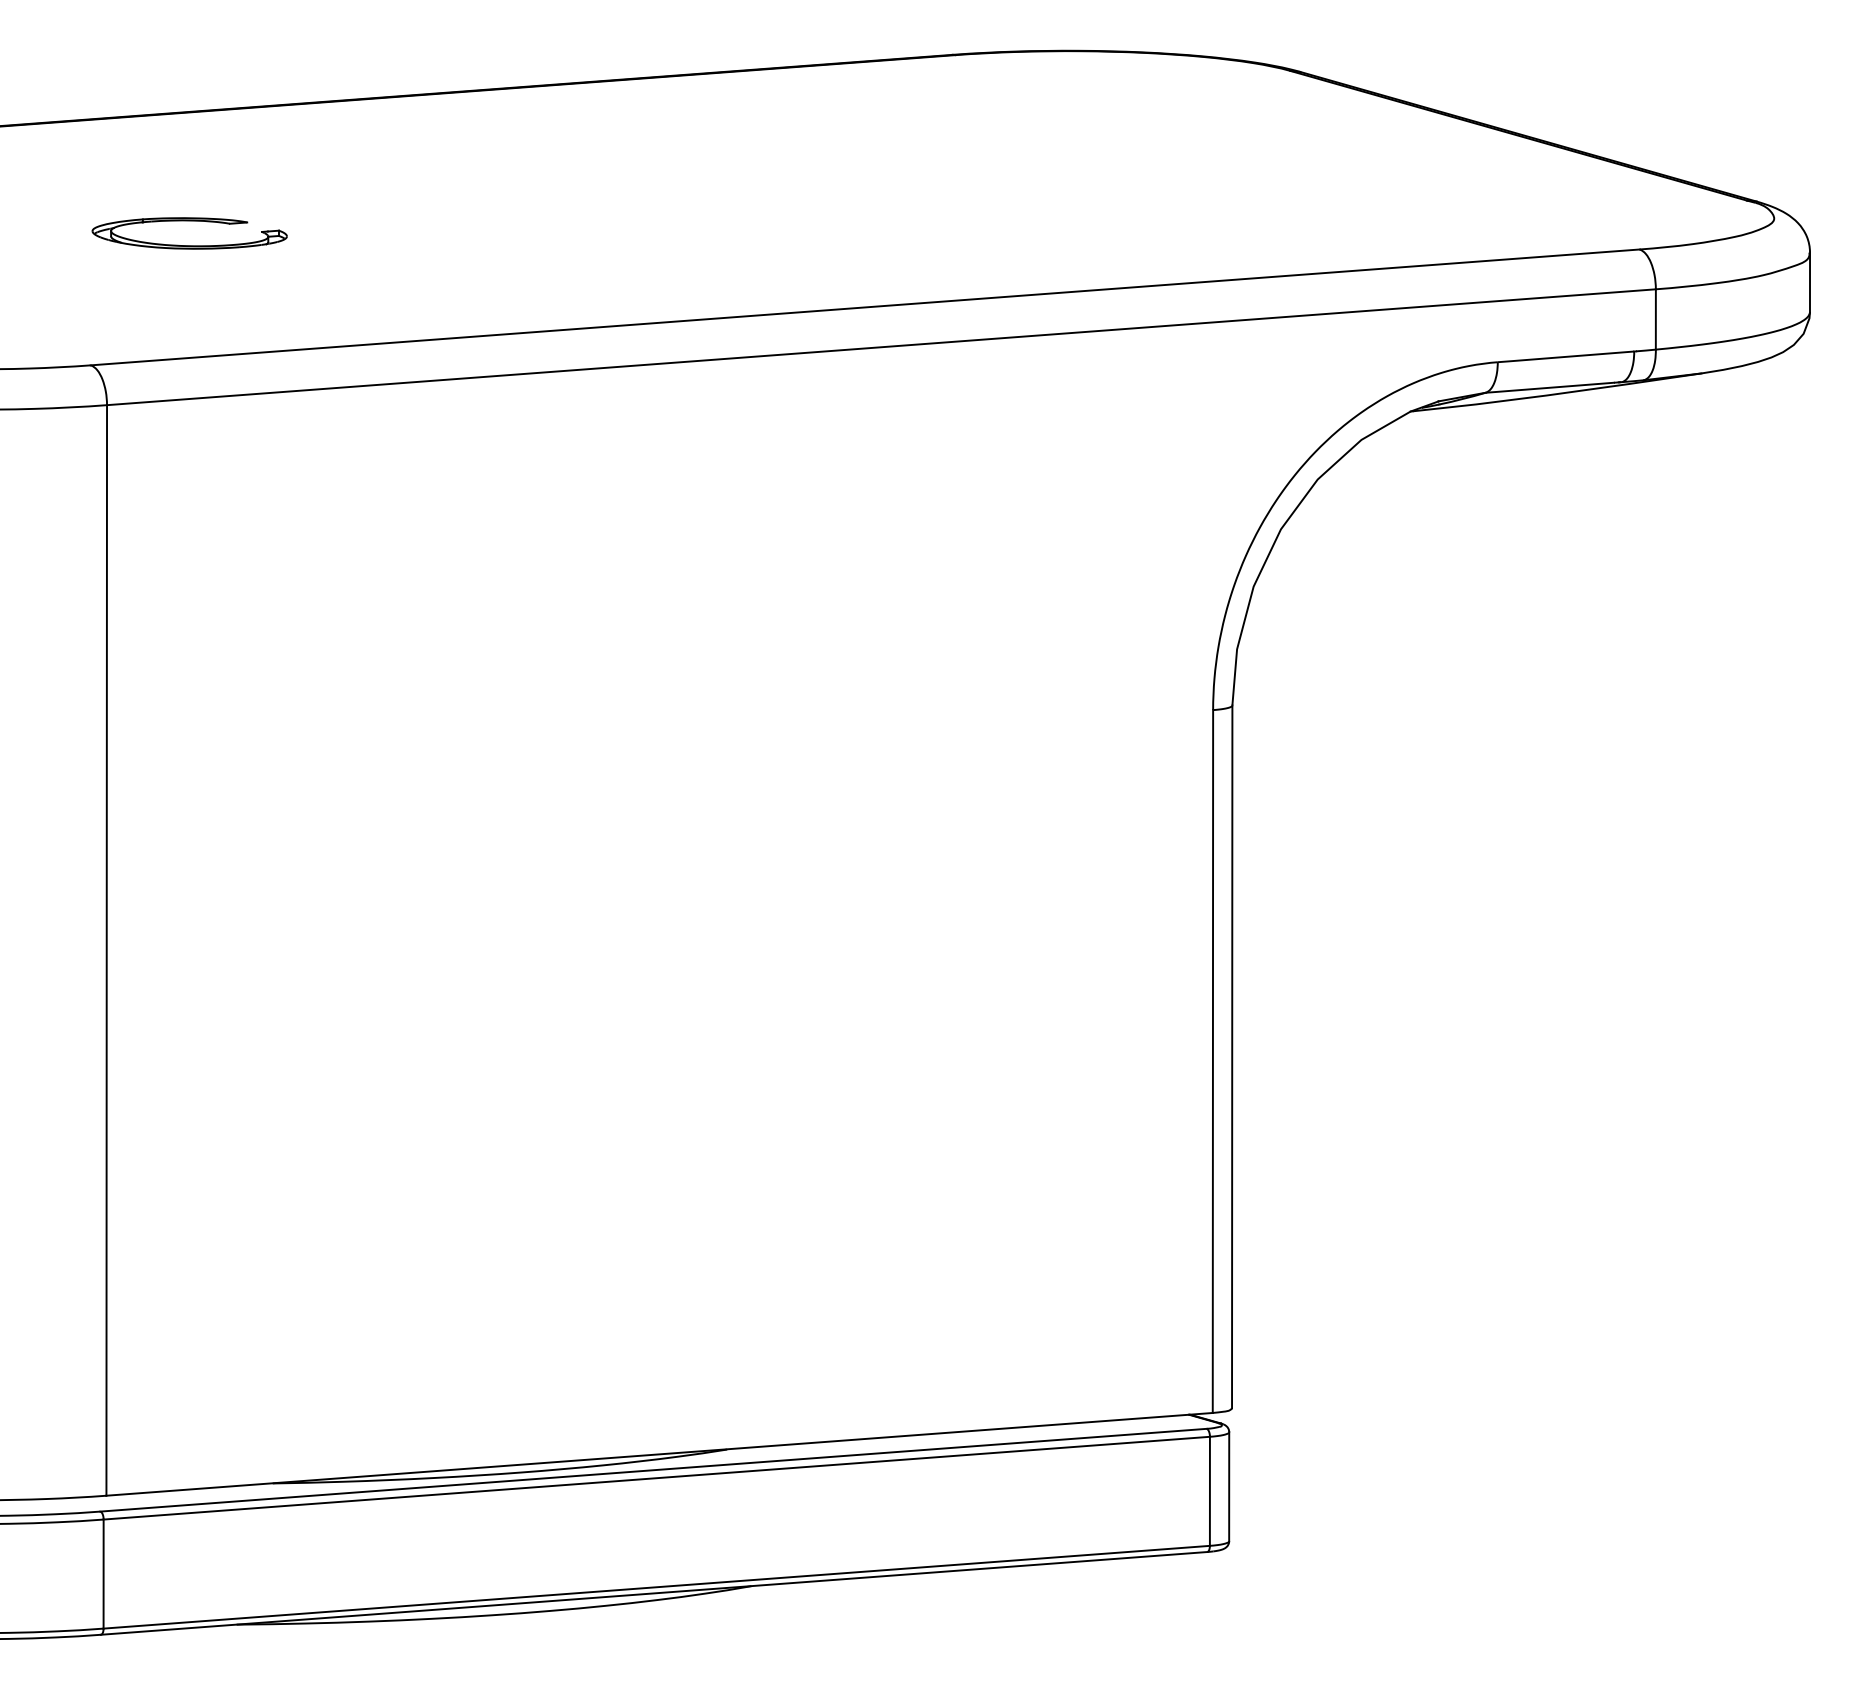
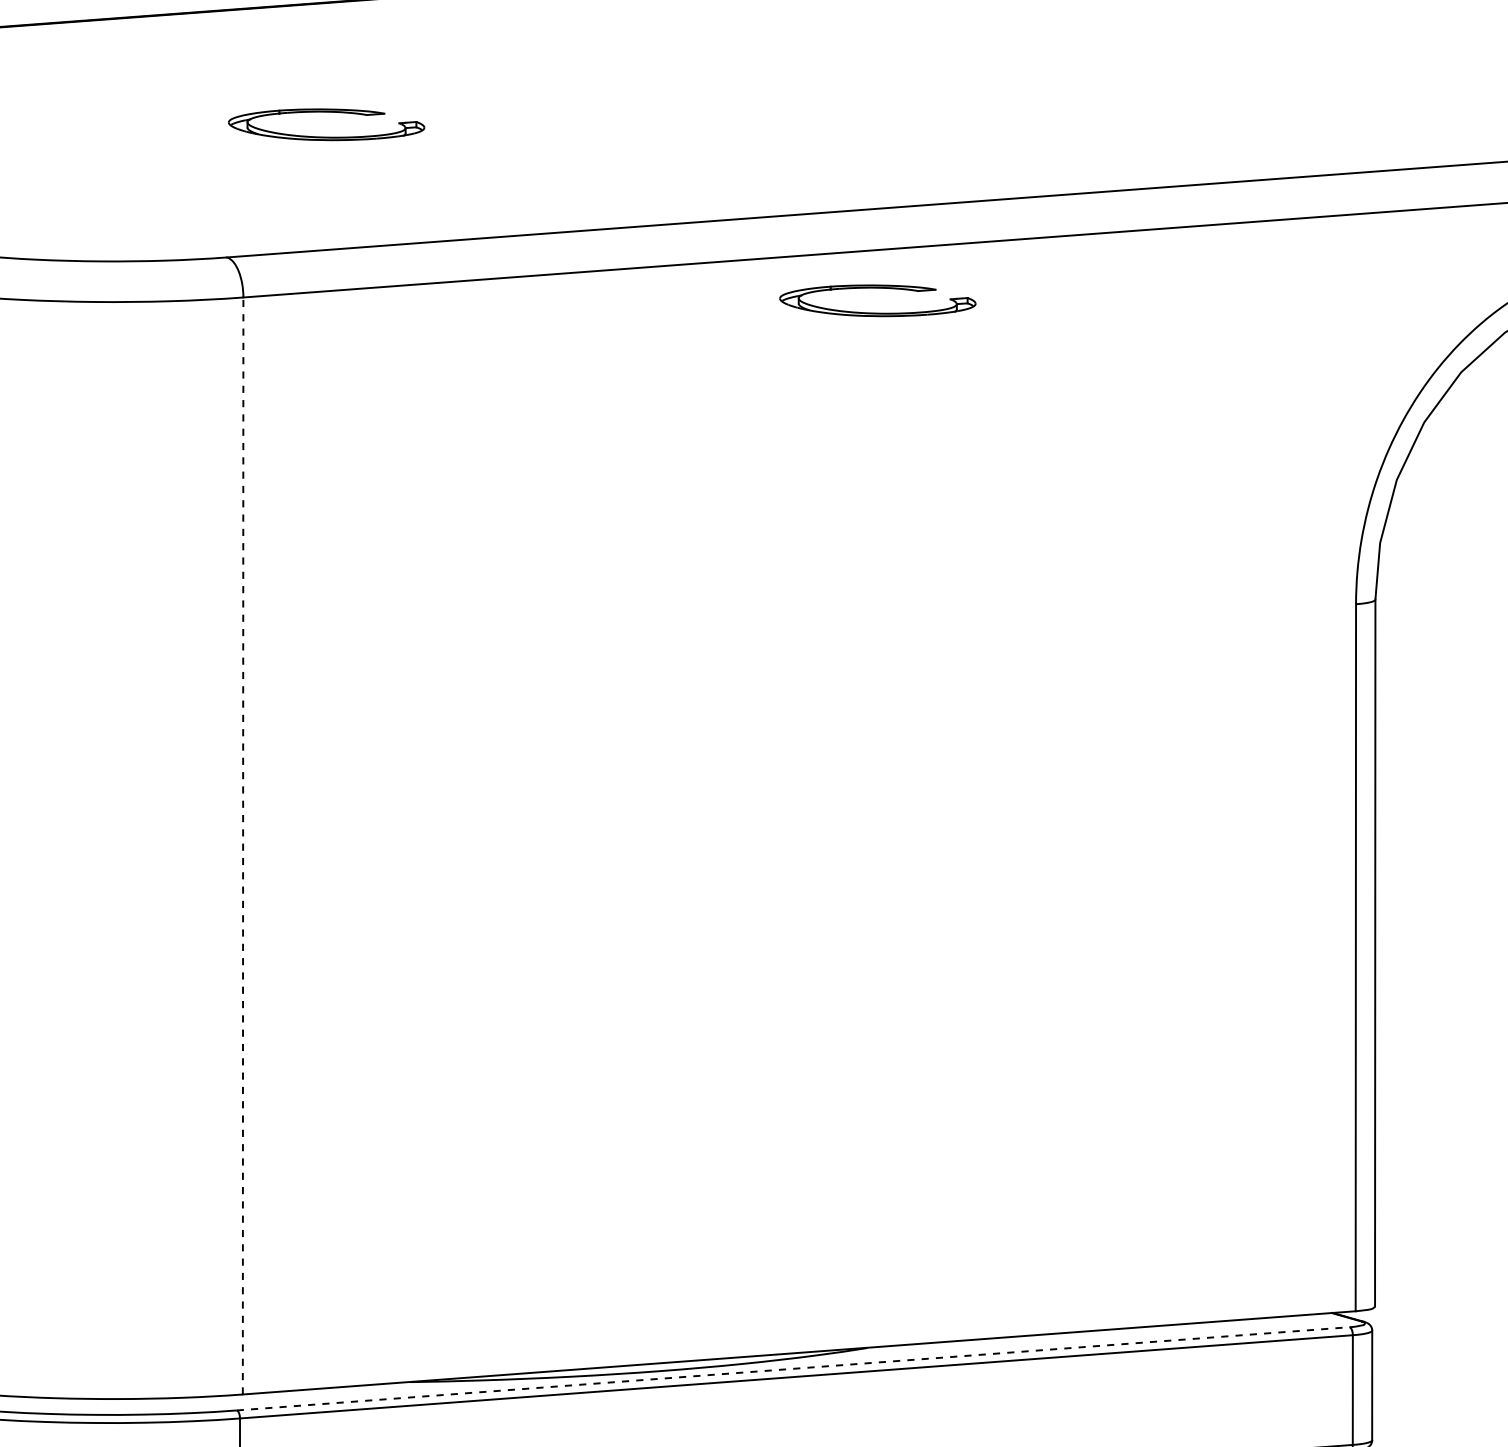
part: (737, 396) -> (877, 288), added
line: (106, 949) -> (242, 845), solid -> dashed
line: (653, 1470) -> (793, 1369), solid -> dashed

